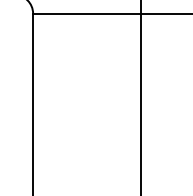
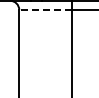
line: (86, 12) -> (45, 9), solid -> dashed

